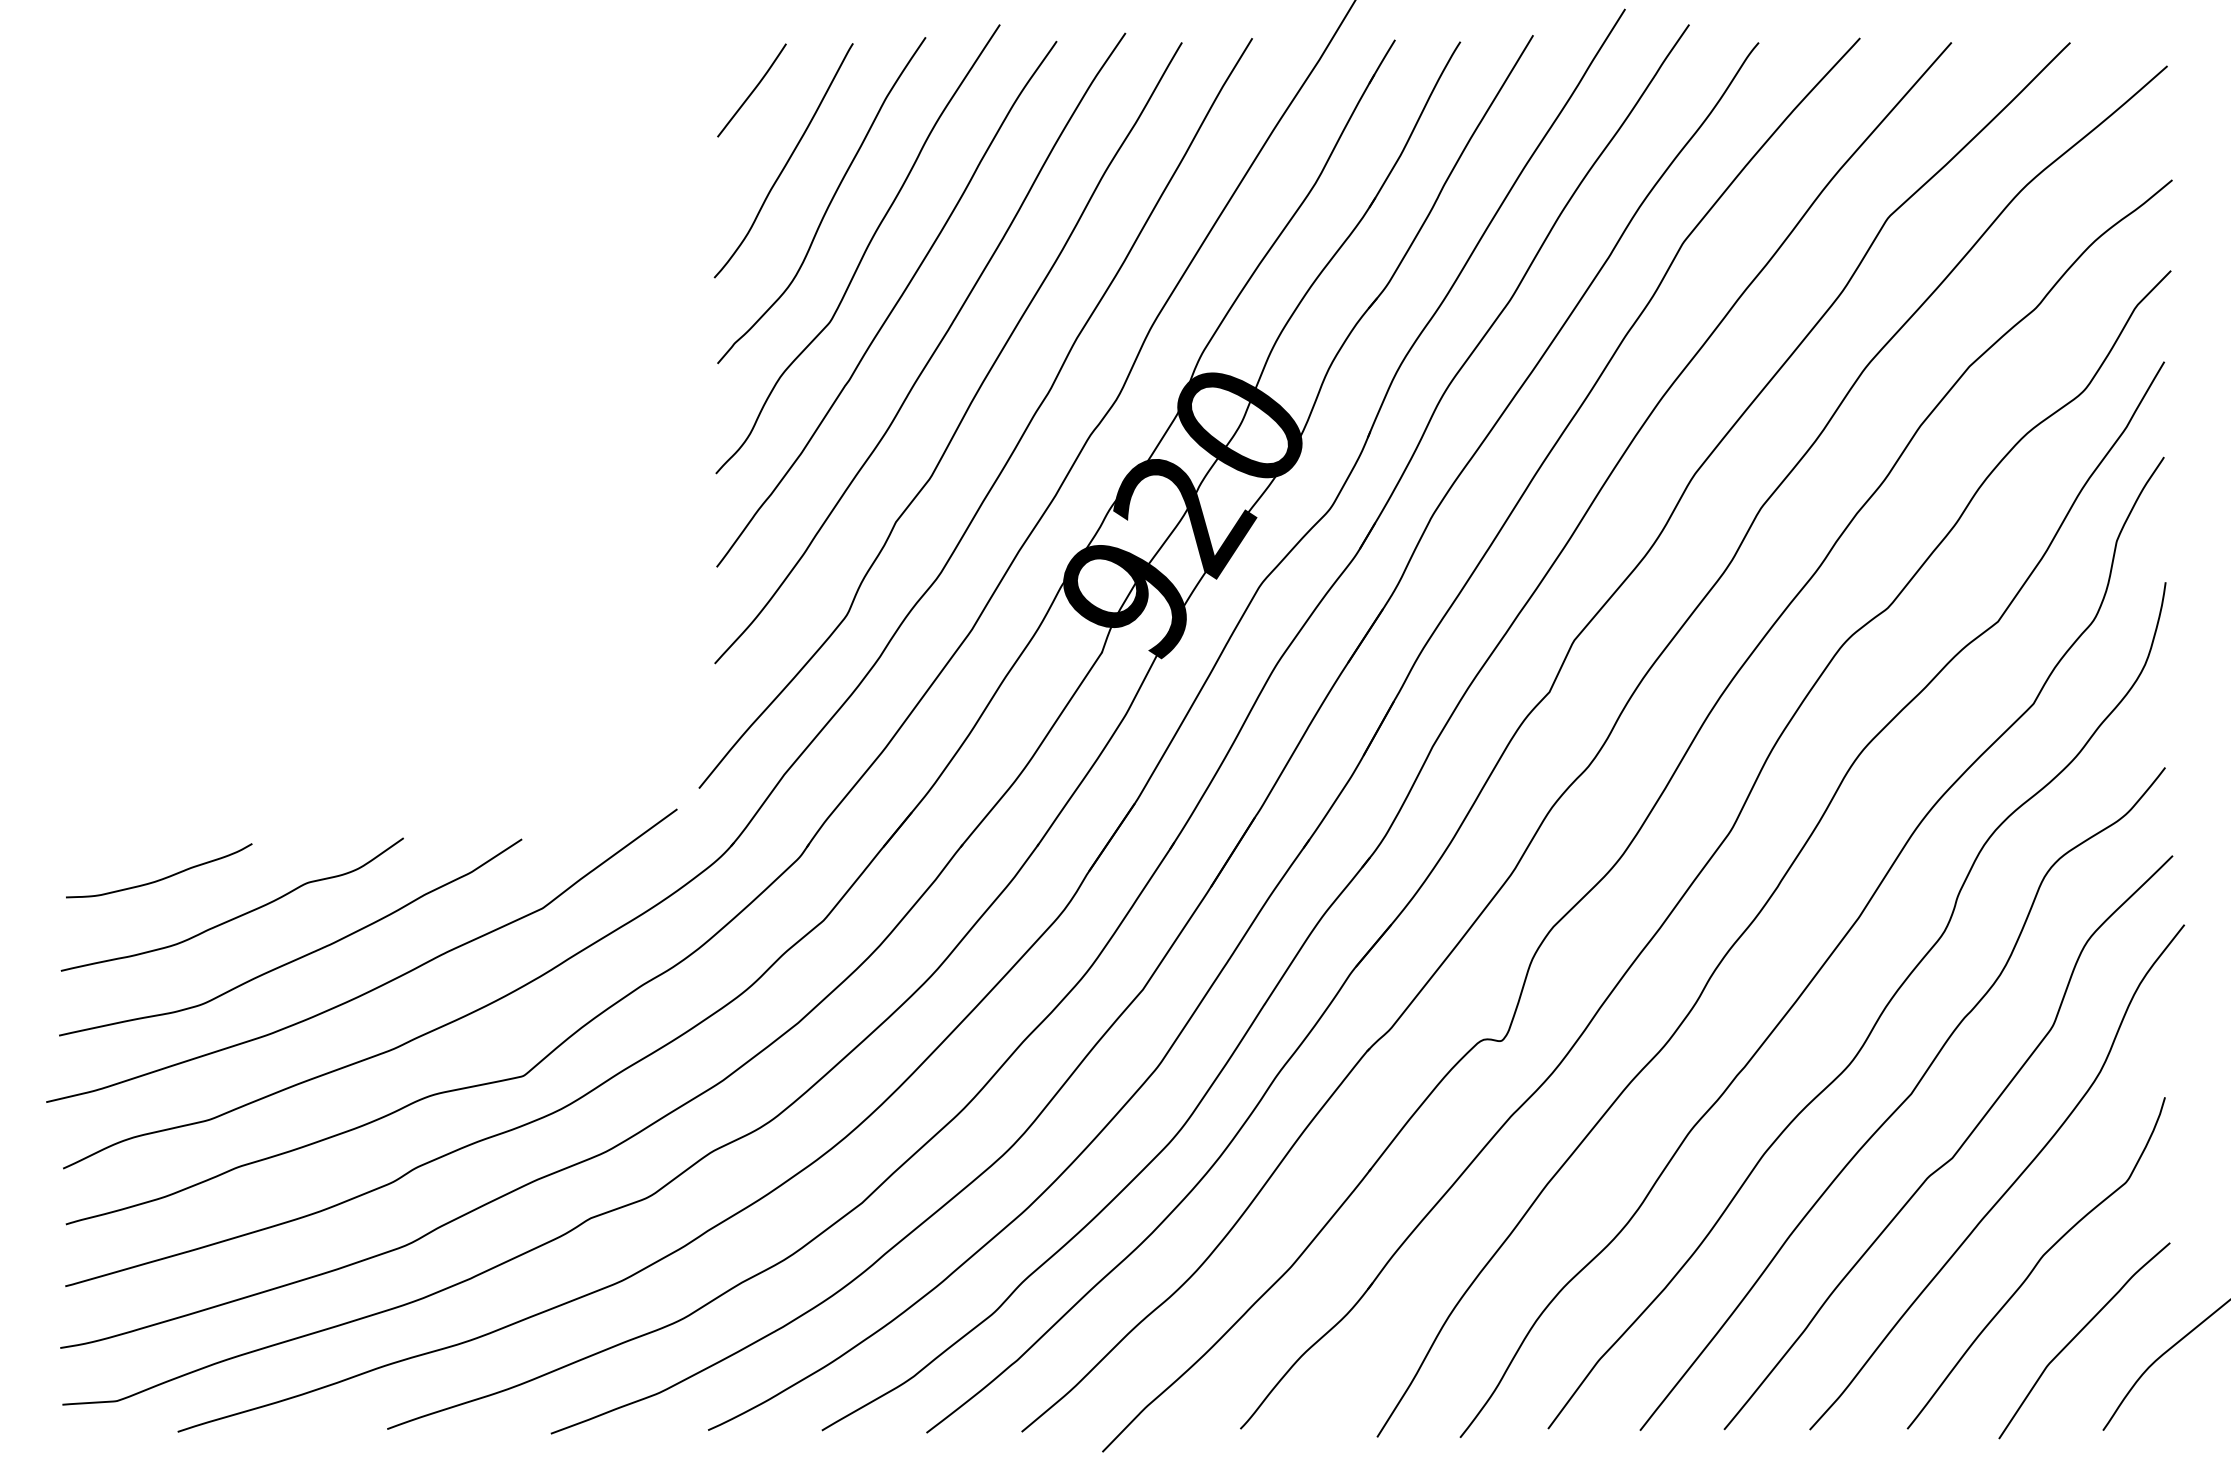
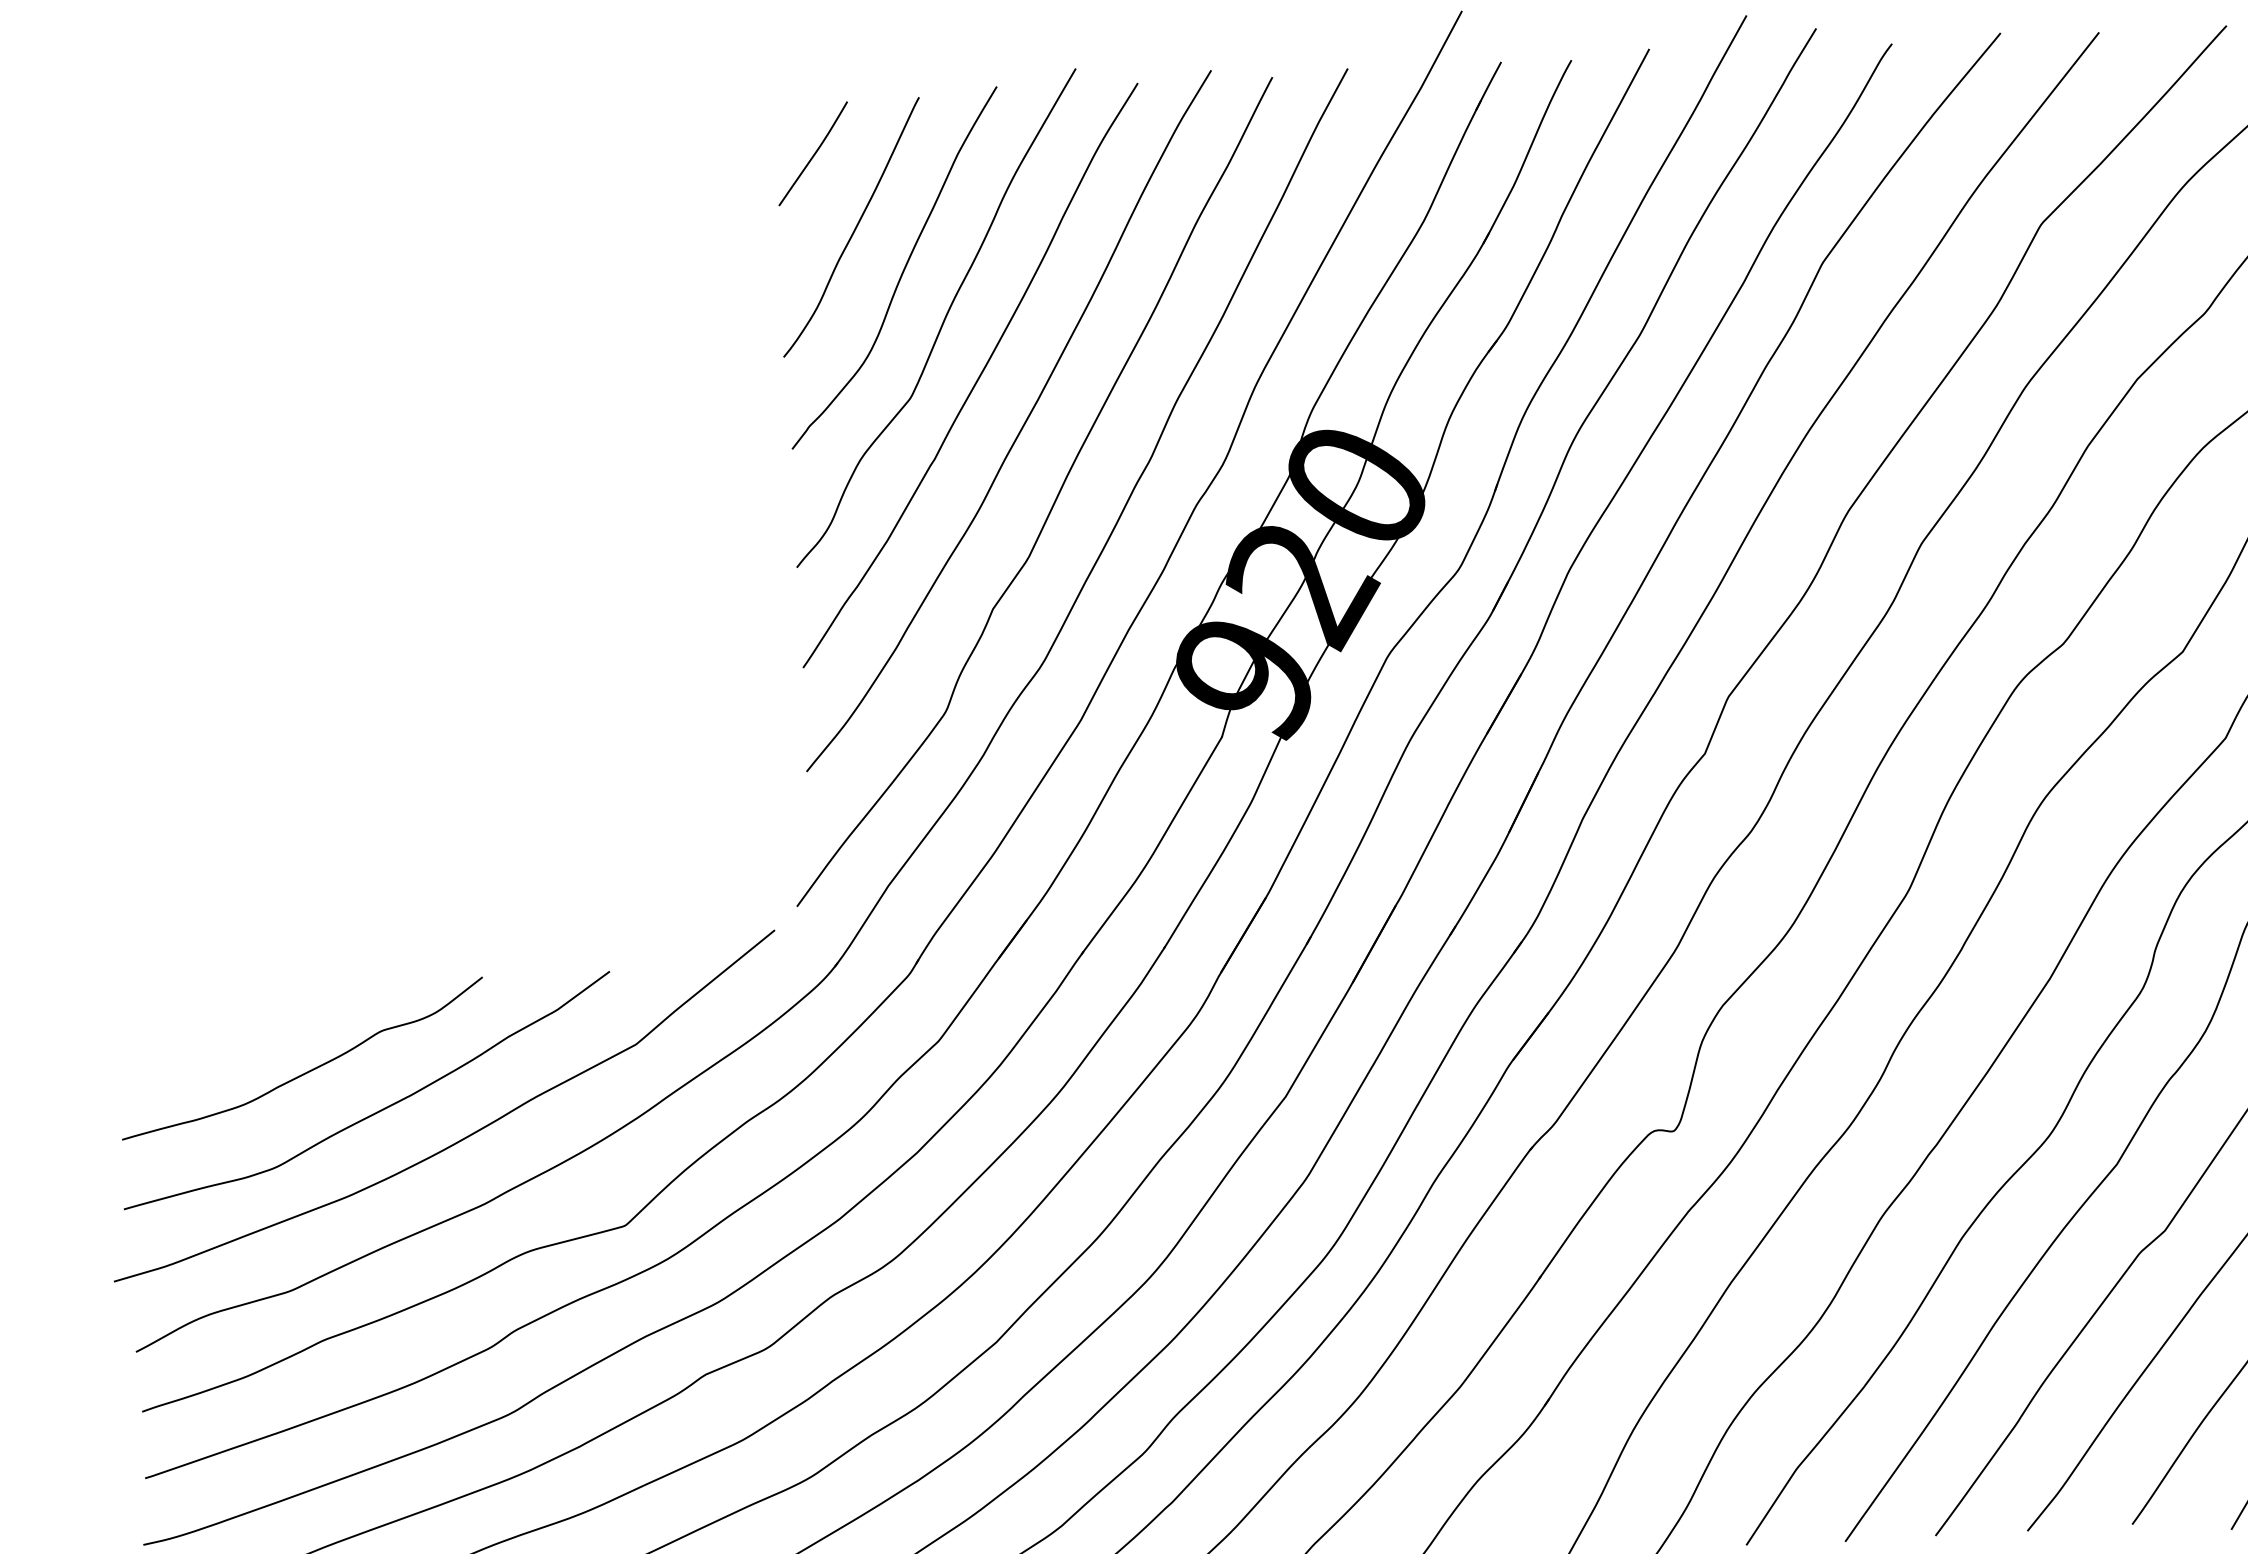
curve: (163, 877) -> (226, 1033), removed

